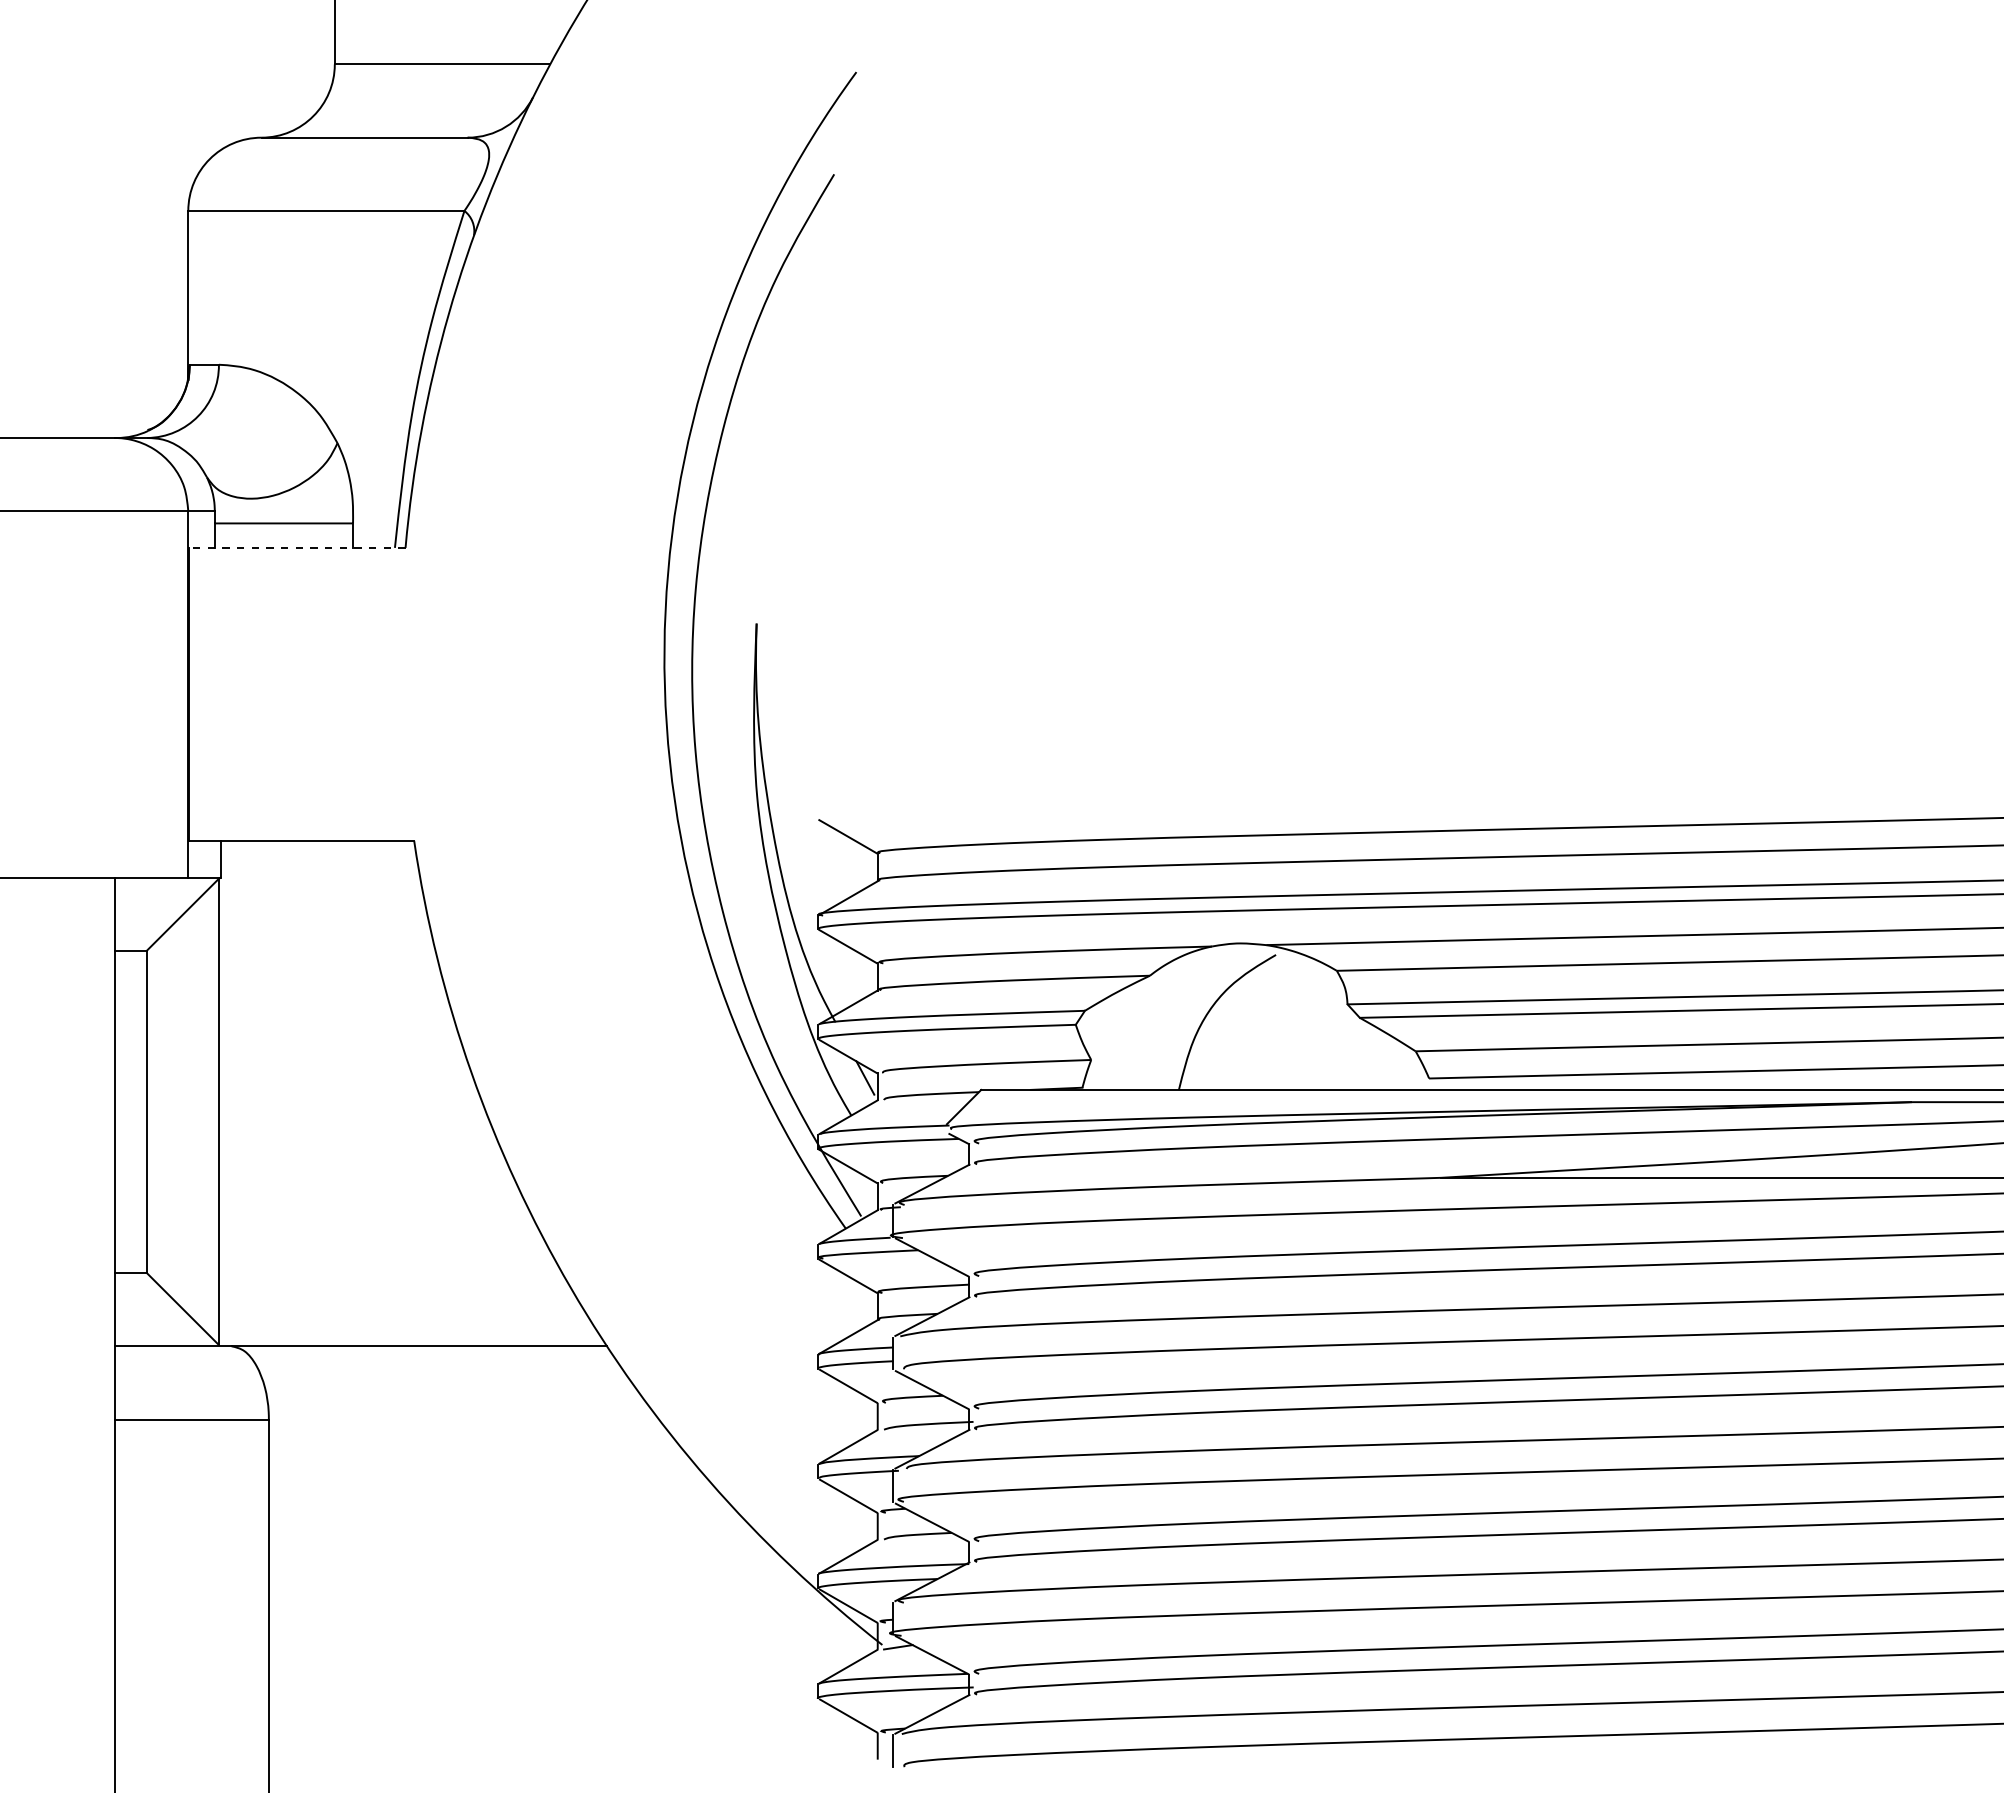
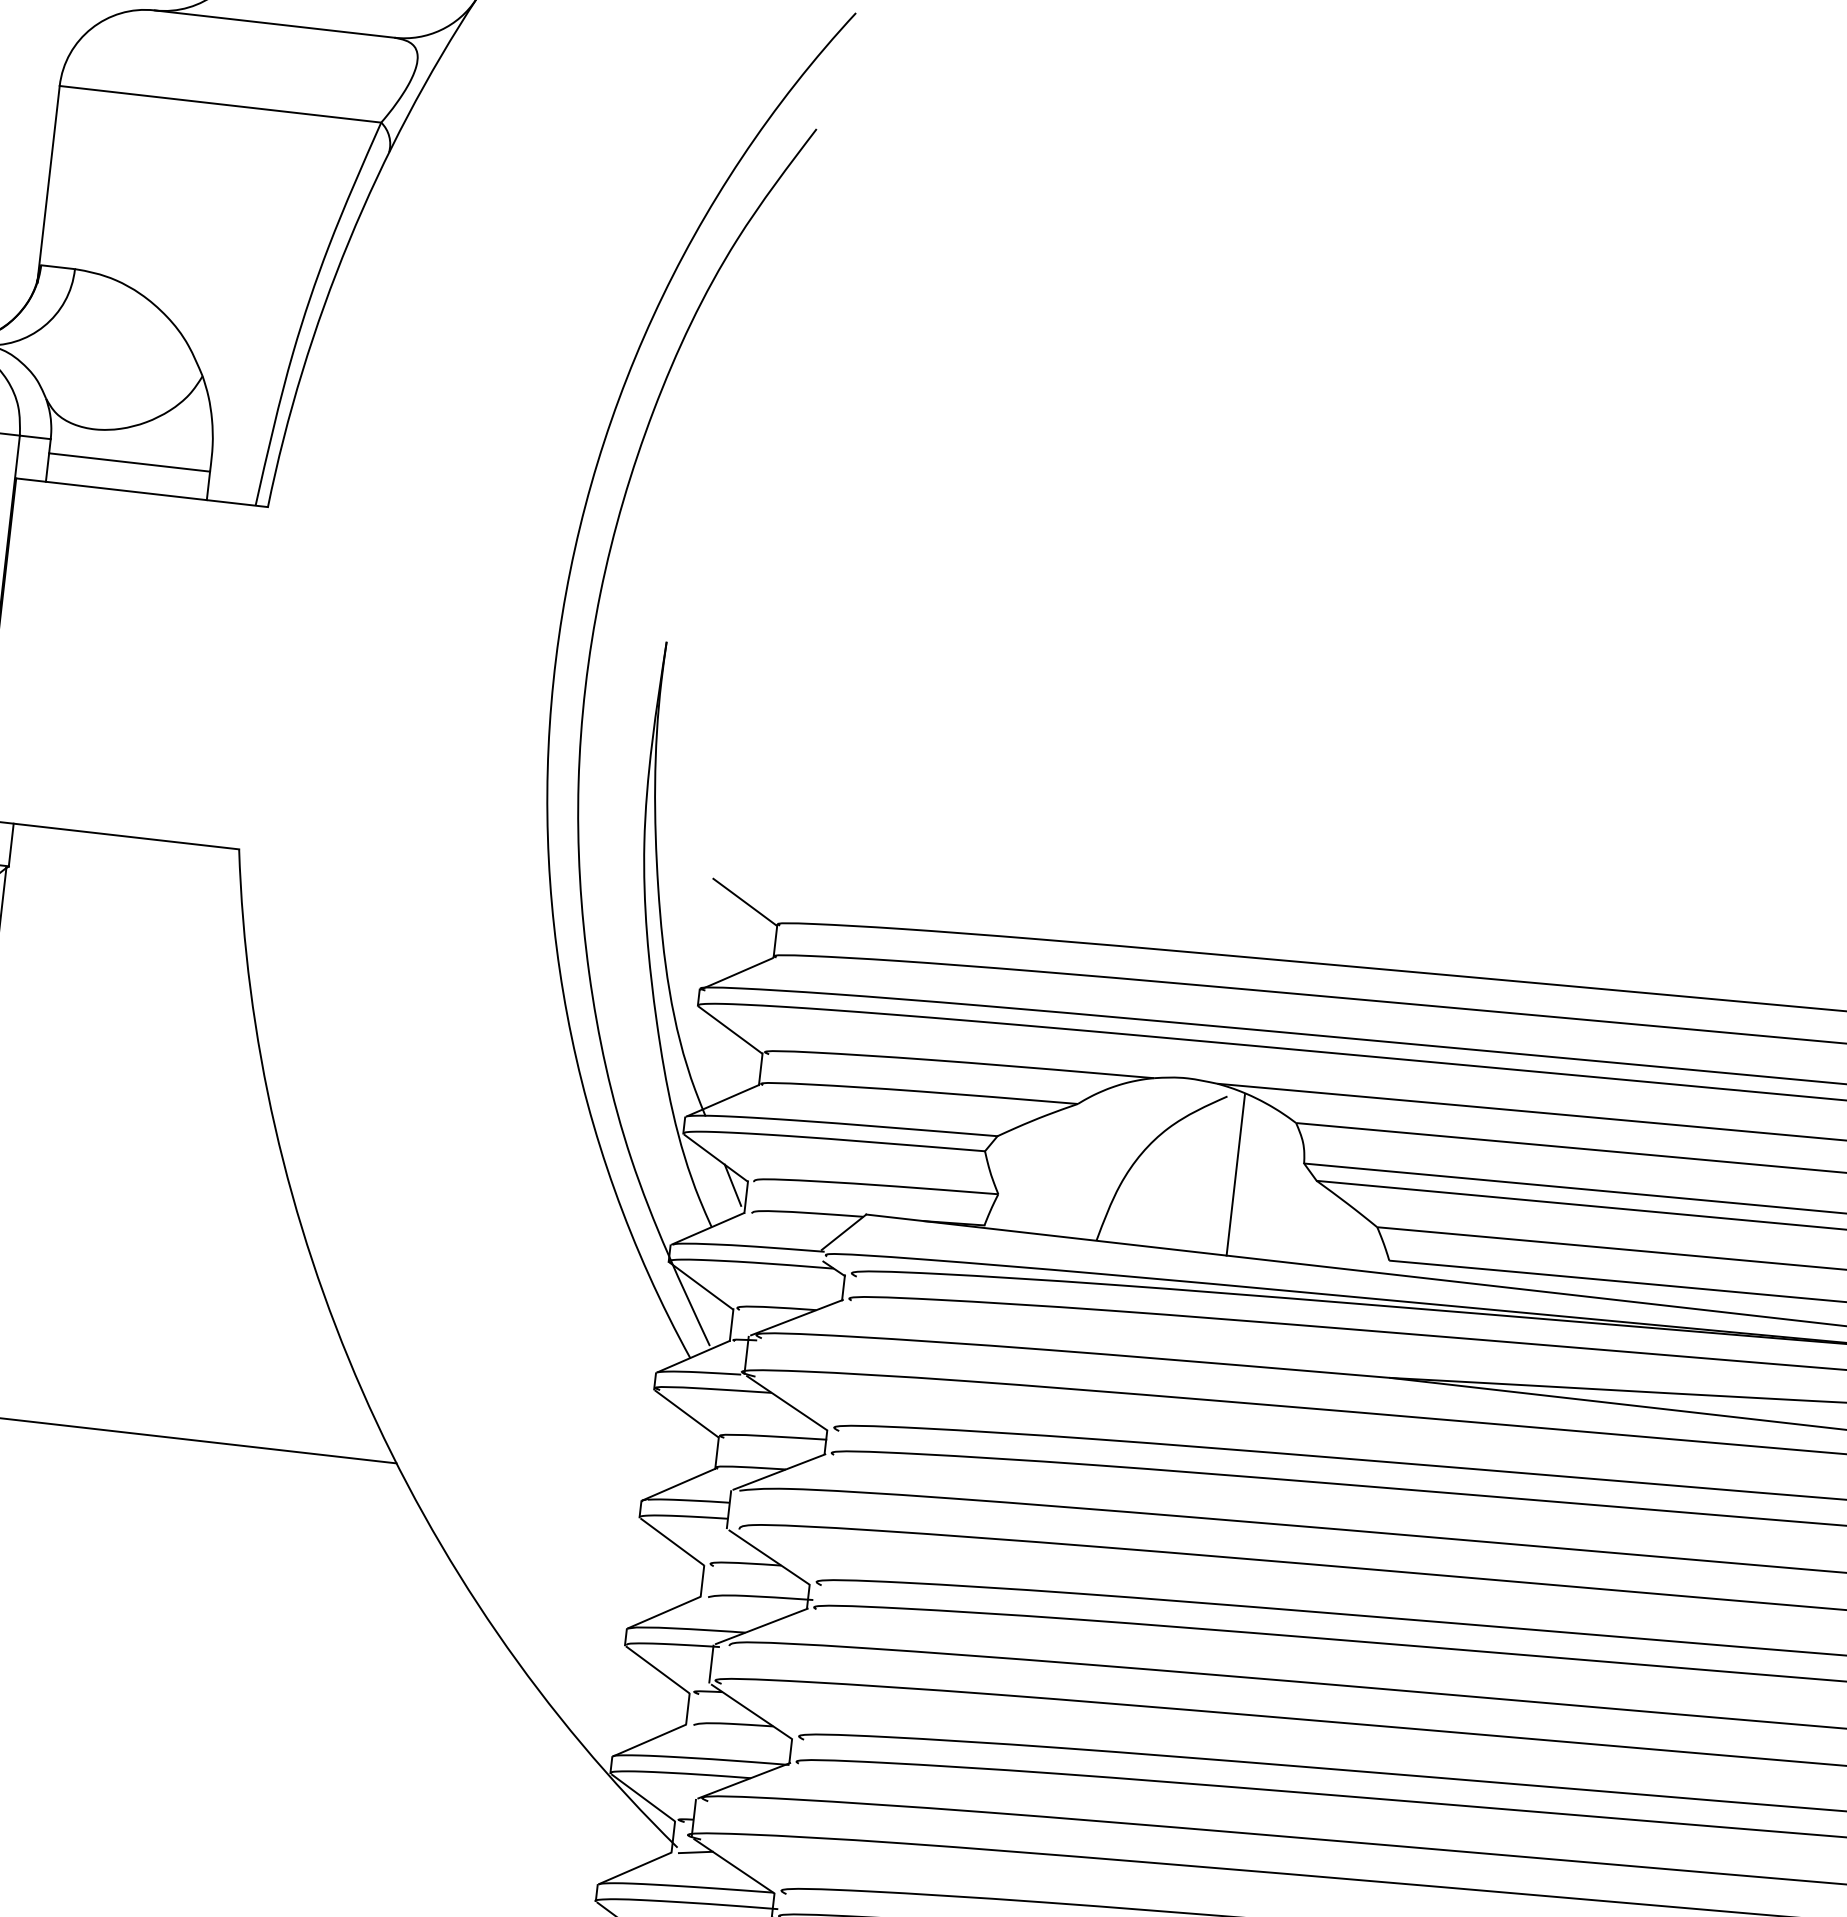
line: (296, 547) -> (141, 492), dashed -> solid
line: (1290, 1020) -> (1235, 1174), added

